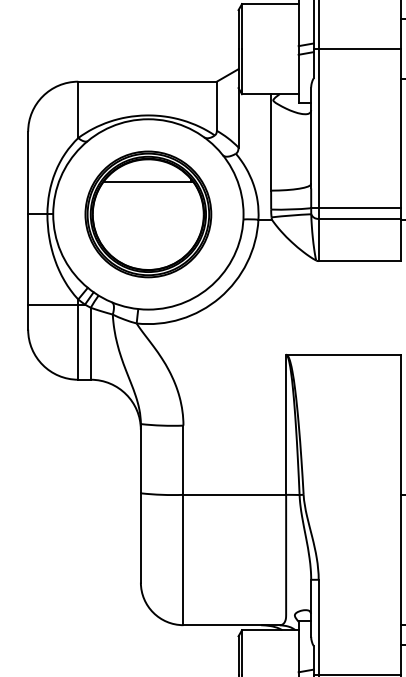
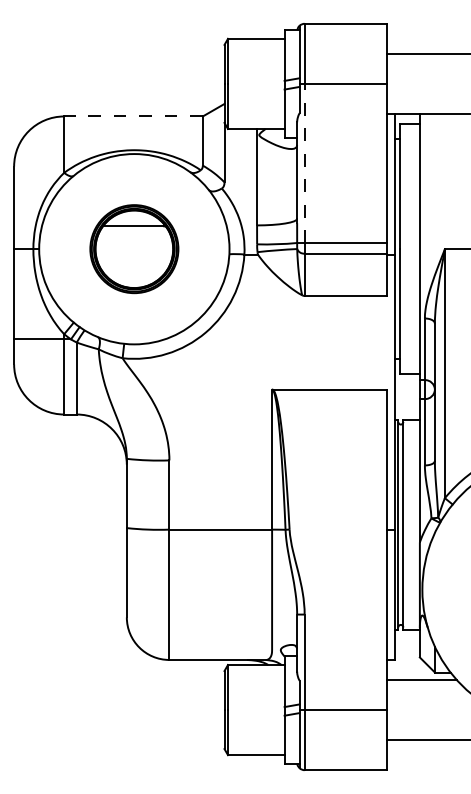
line: (147, 81) -> (133, 116), solid -> dashed
line: (318, 128) -> (304, 163), solid -> dashed
part: (148, 213) -> (134, 248), size x0.7

